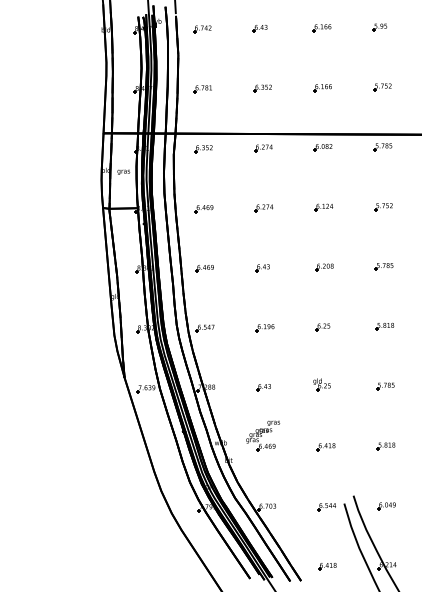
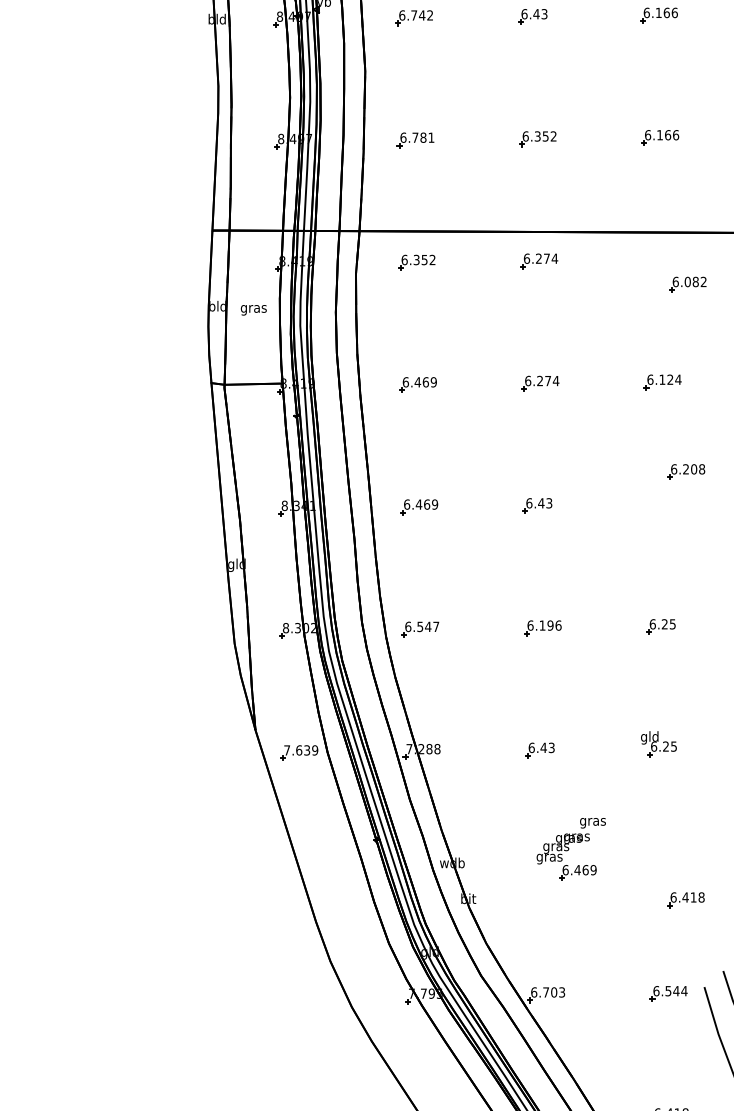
part: (322, 147) -> (686, 284), moved
part: (324, 267) -> (686, 472), moved
part: (263, 435) -> (571, 847), moved
part: (325, 447) -> (684, 901), moved

